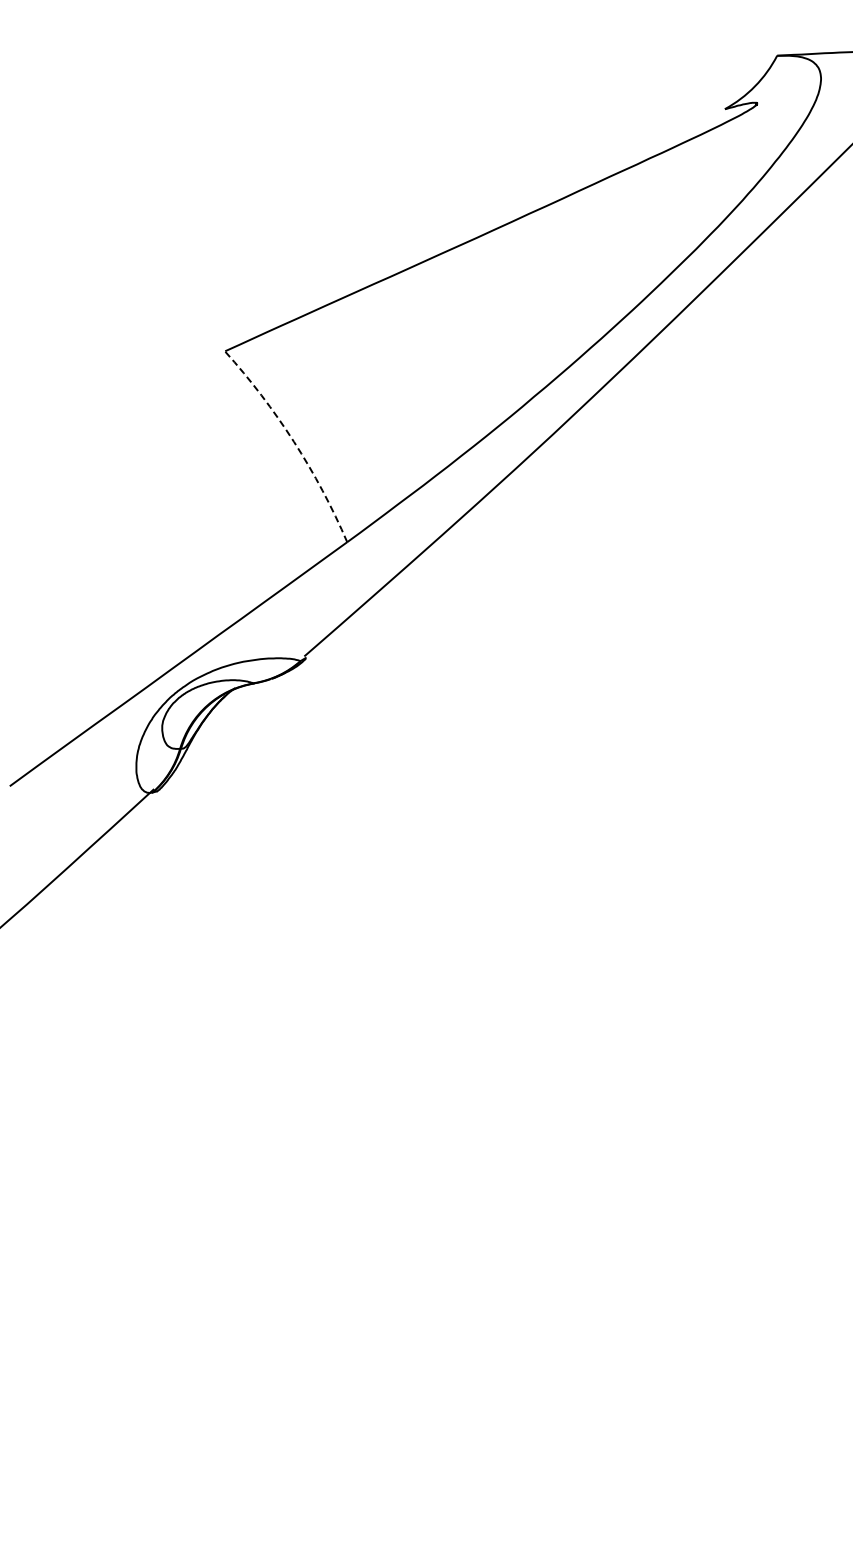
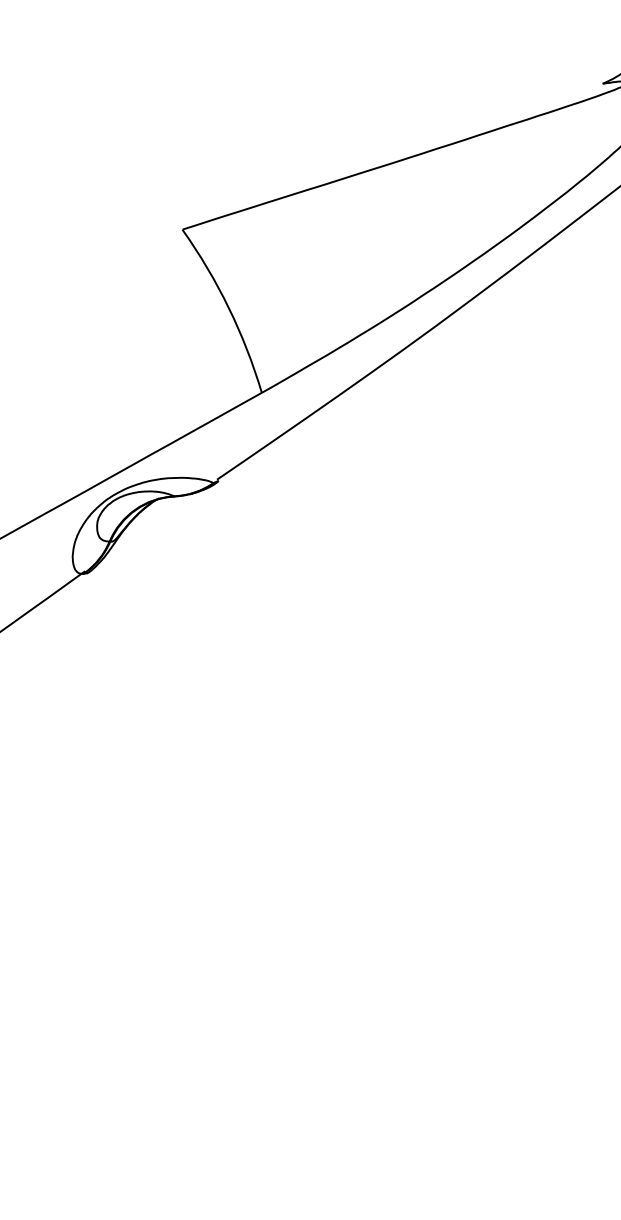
arc: (294, 441) -> (229, 307), dashed -> solid

